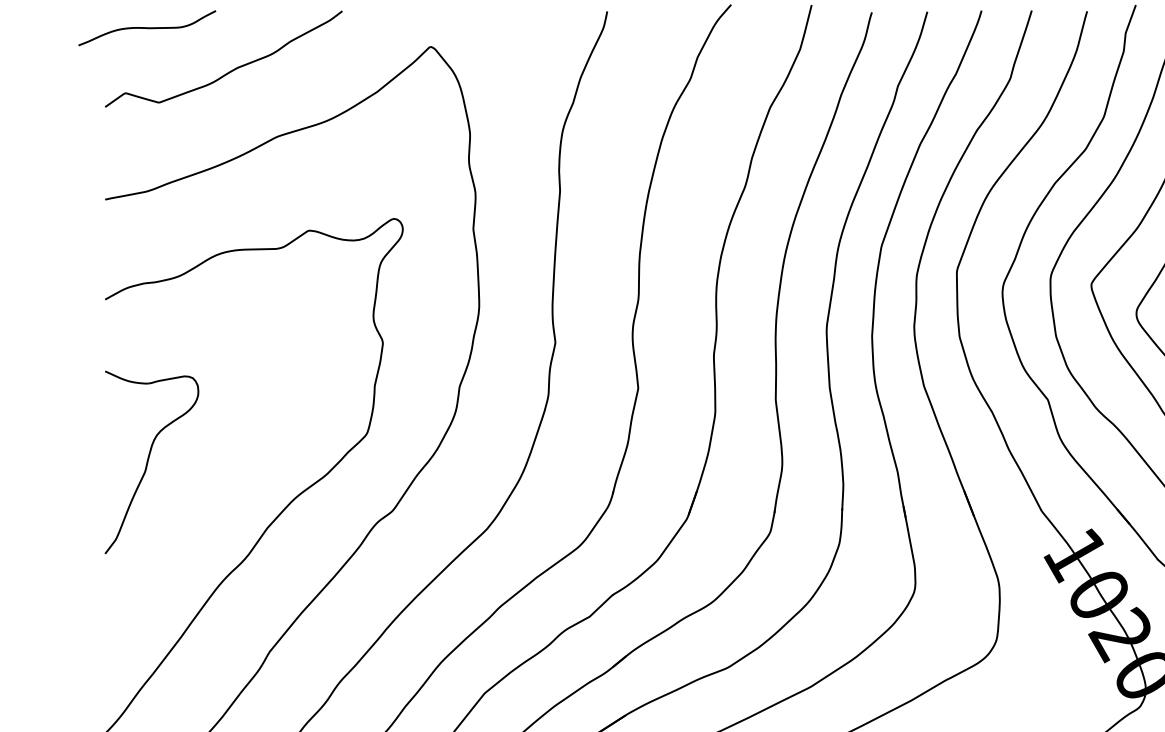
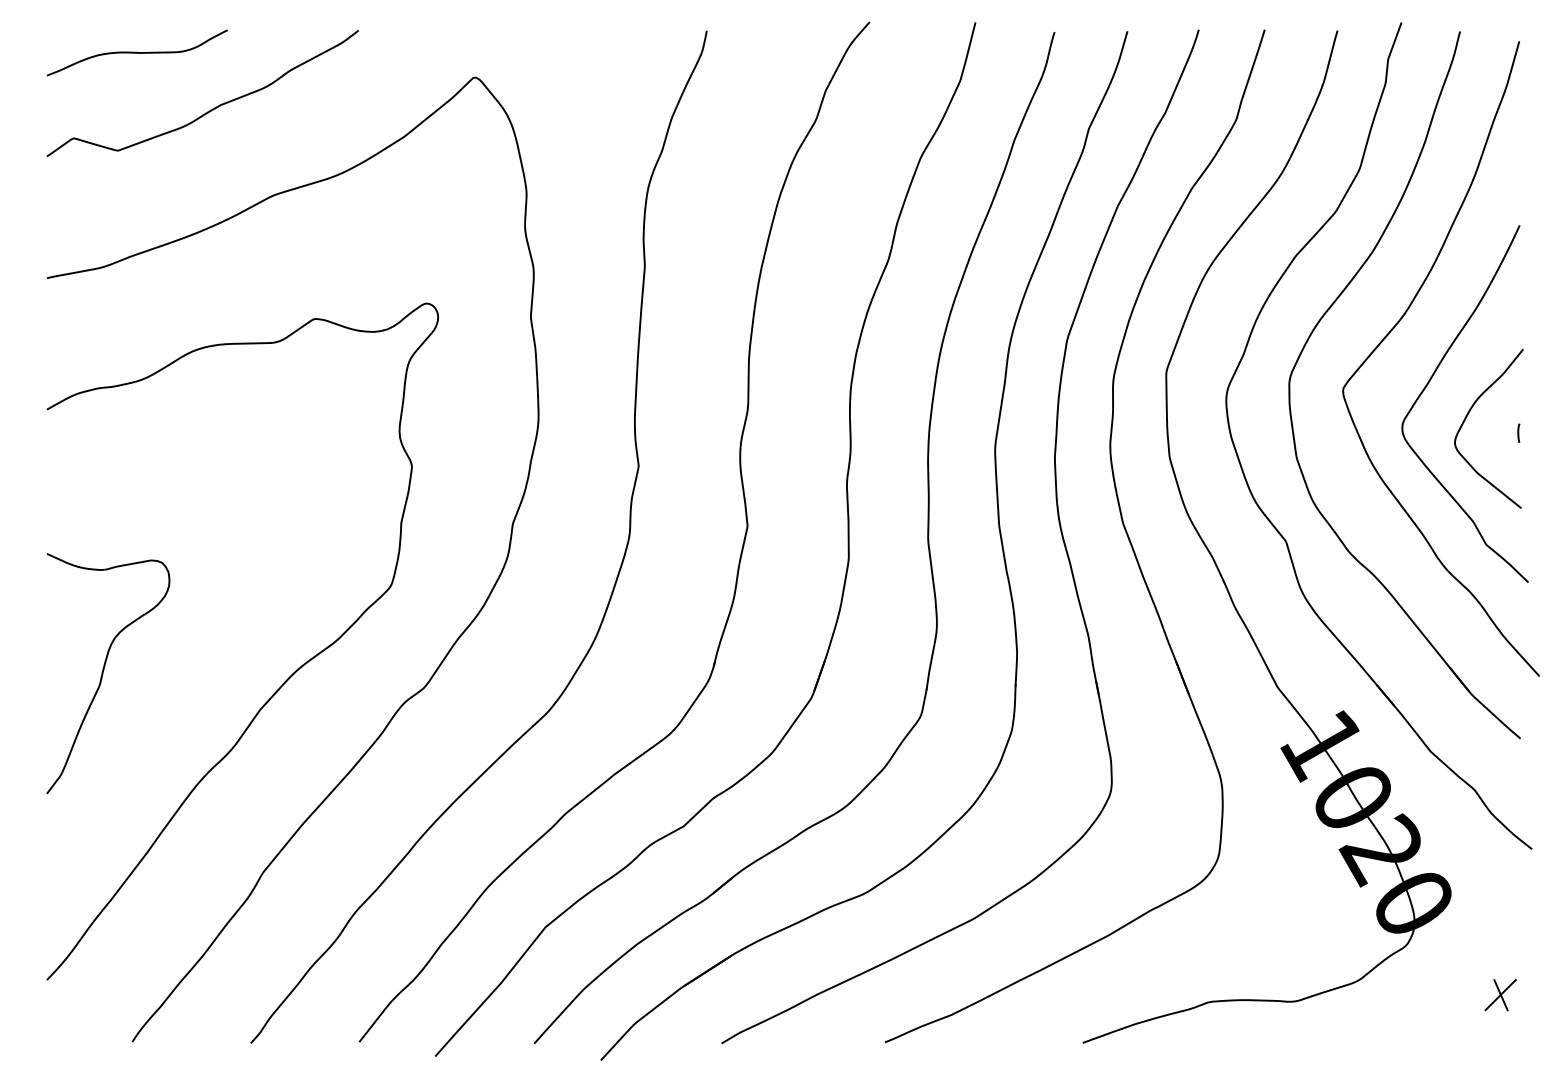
curve: (147, 27) -> (137, 52), moved
part: (152, 462) -> (108, 673), moved

